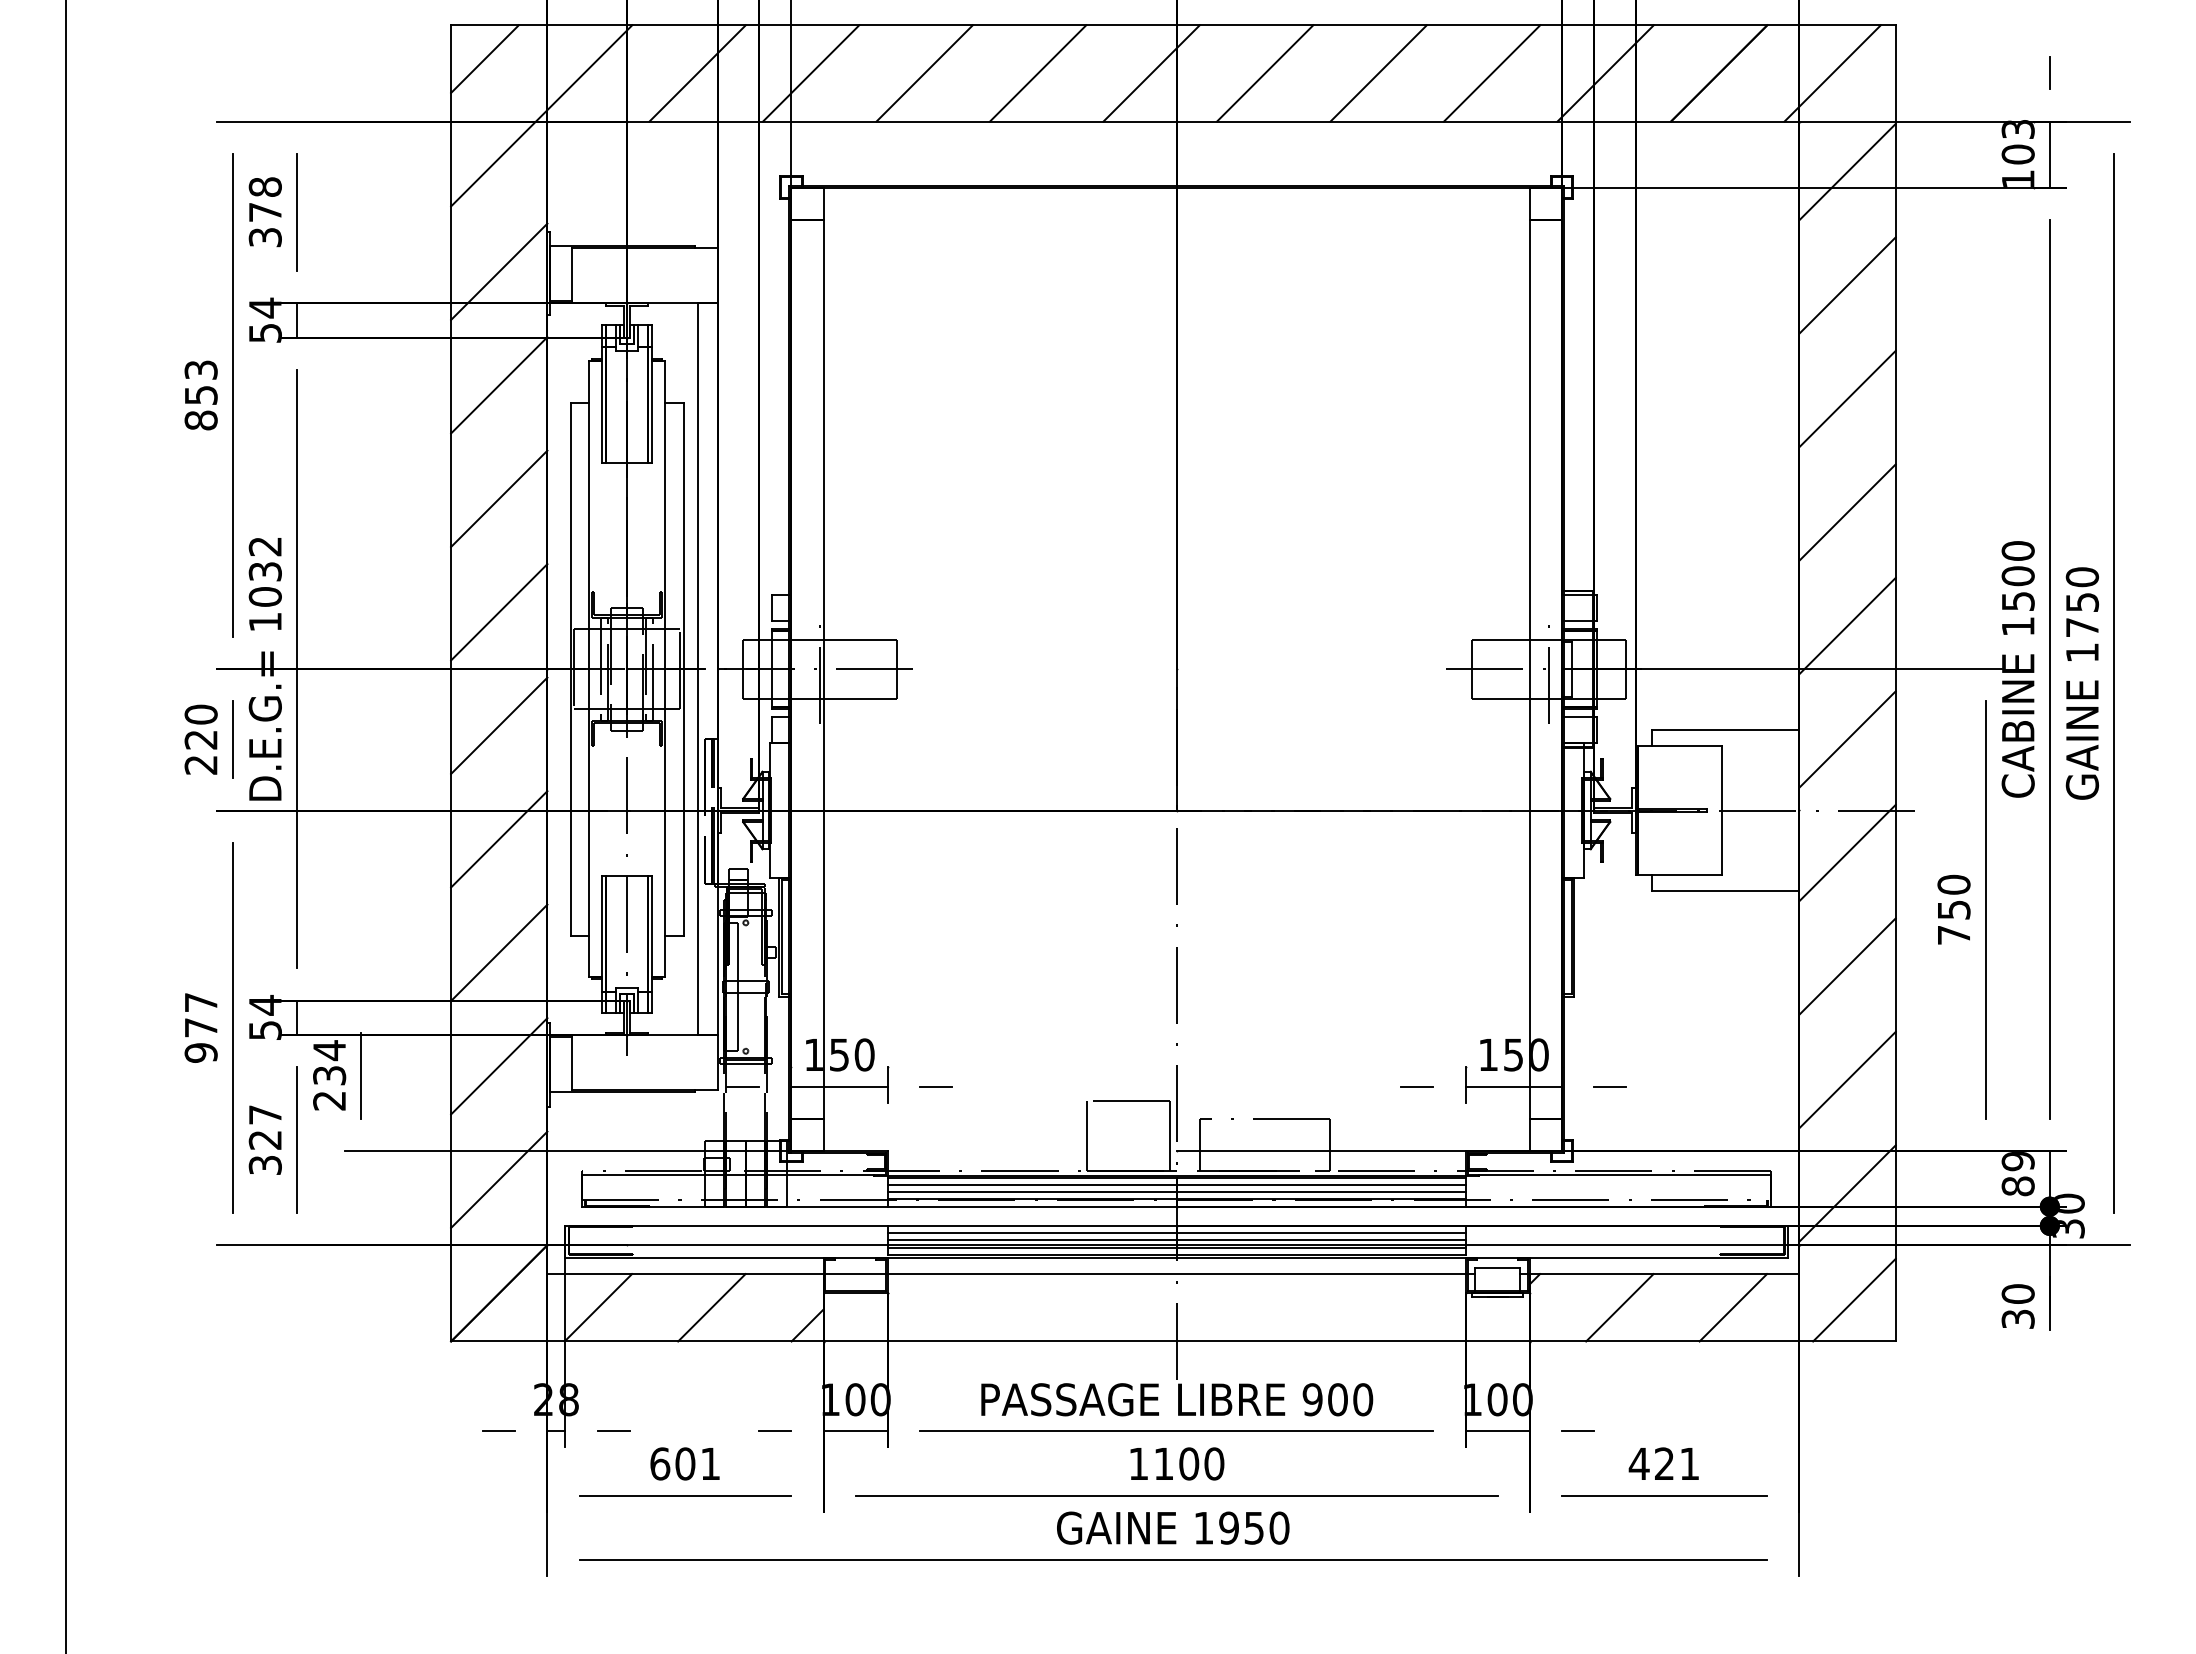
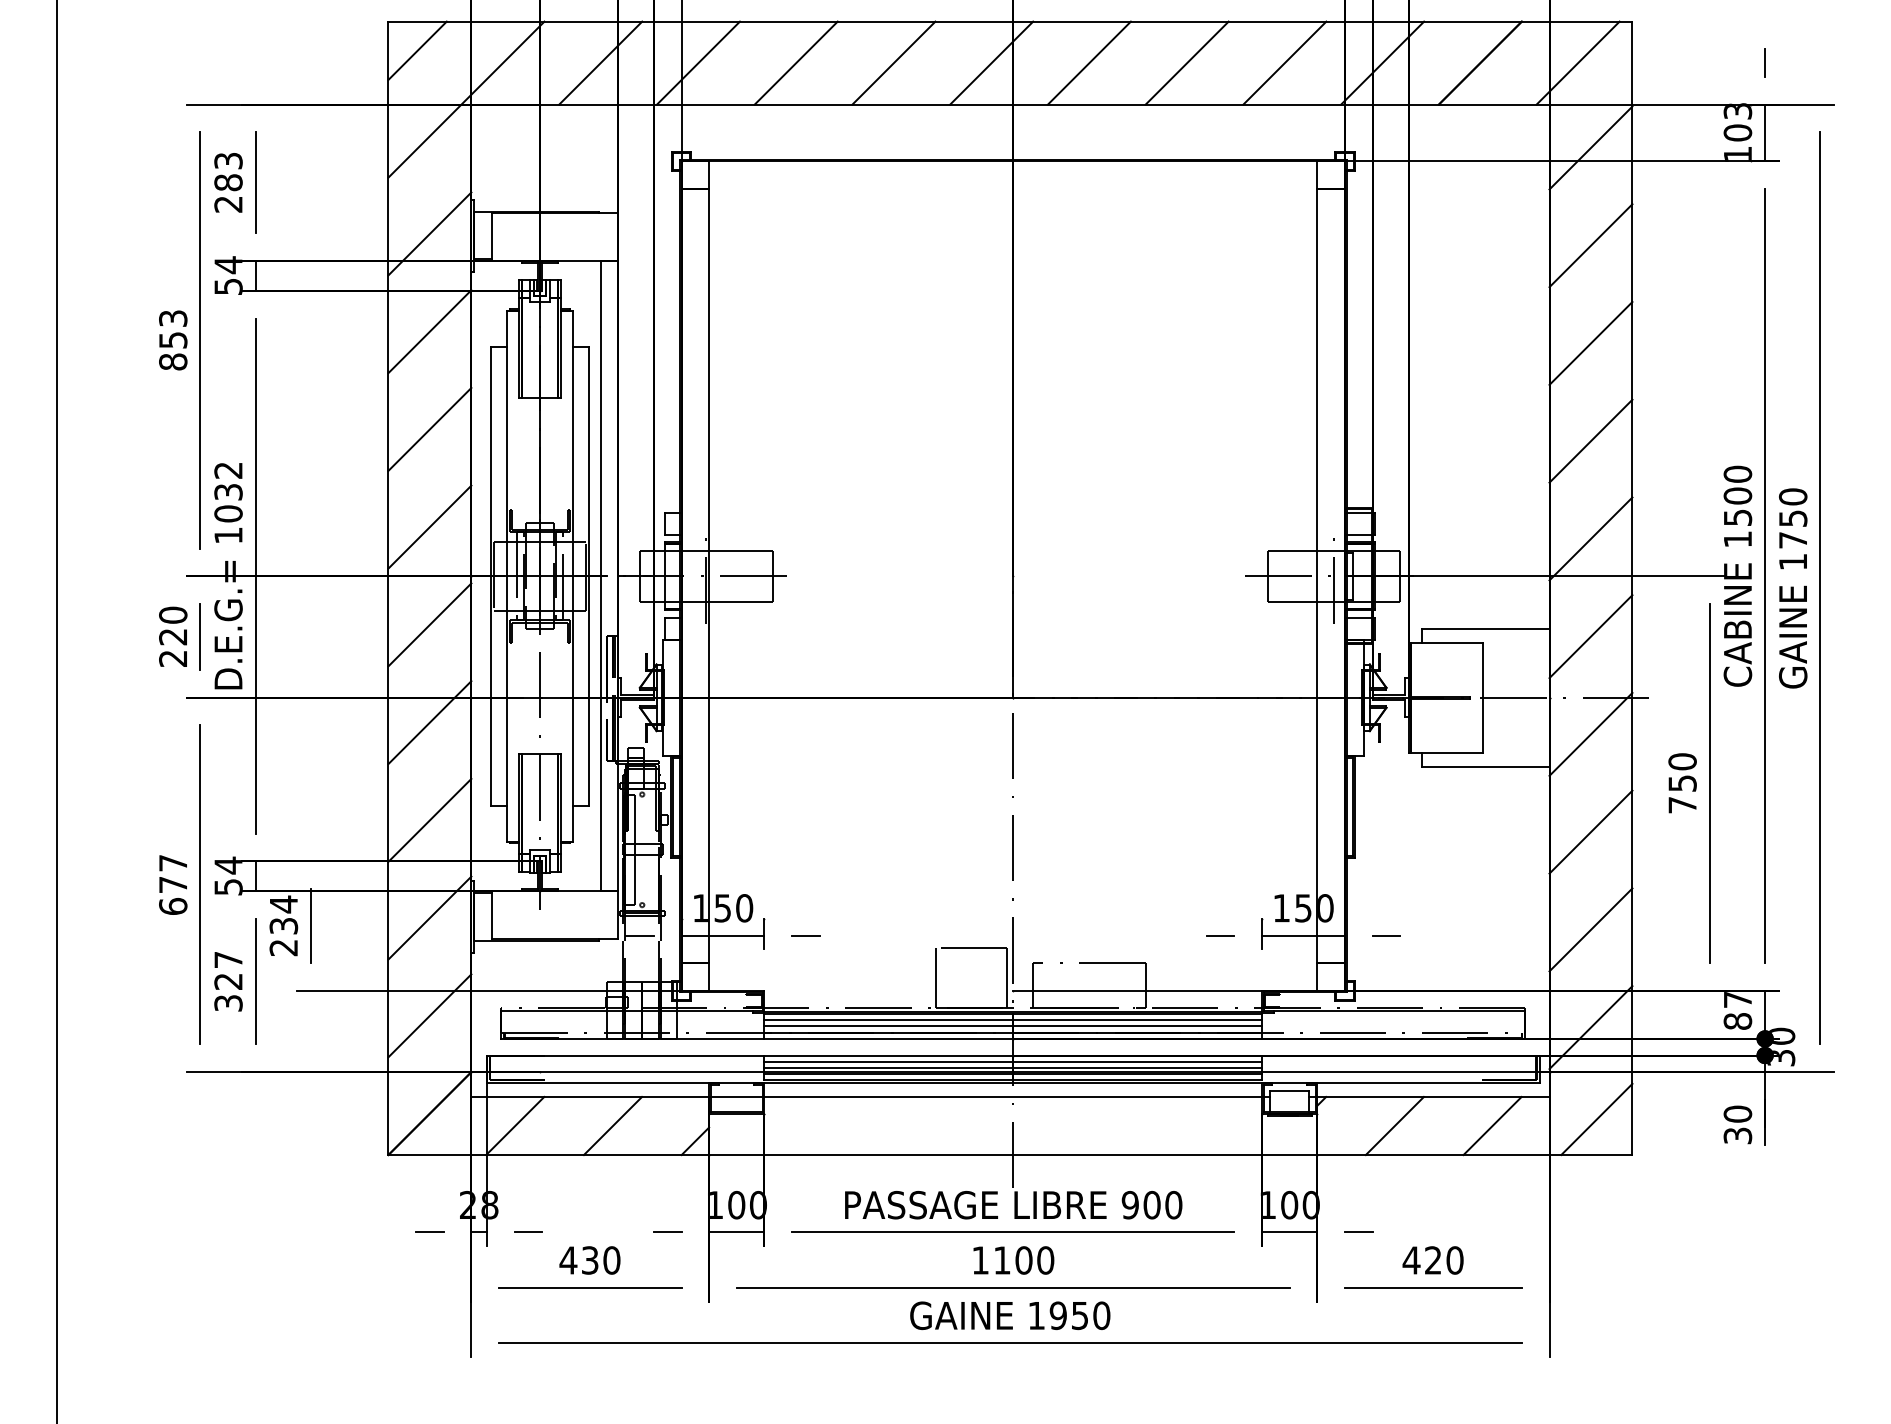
text: (264, 212) -> (227, 182), 378 -> 283
text: (200, 1052) -> (172, 906), 977 -> 677
text: (2017, 1161) -> (1737, 1000), 89 -> 87
text: (684, 1463) -> (589, 1260), 601 -> 430
text: (1689, 1463) -> (1454, 1260), 421 -> 420

